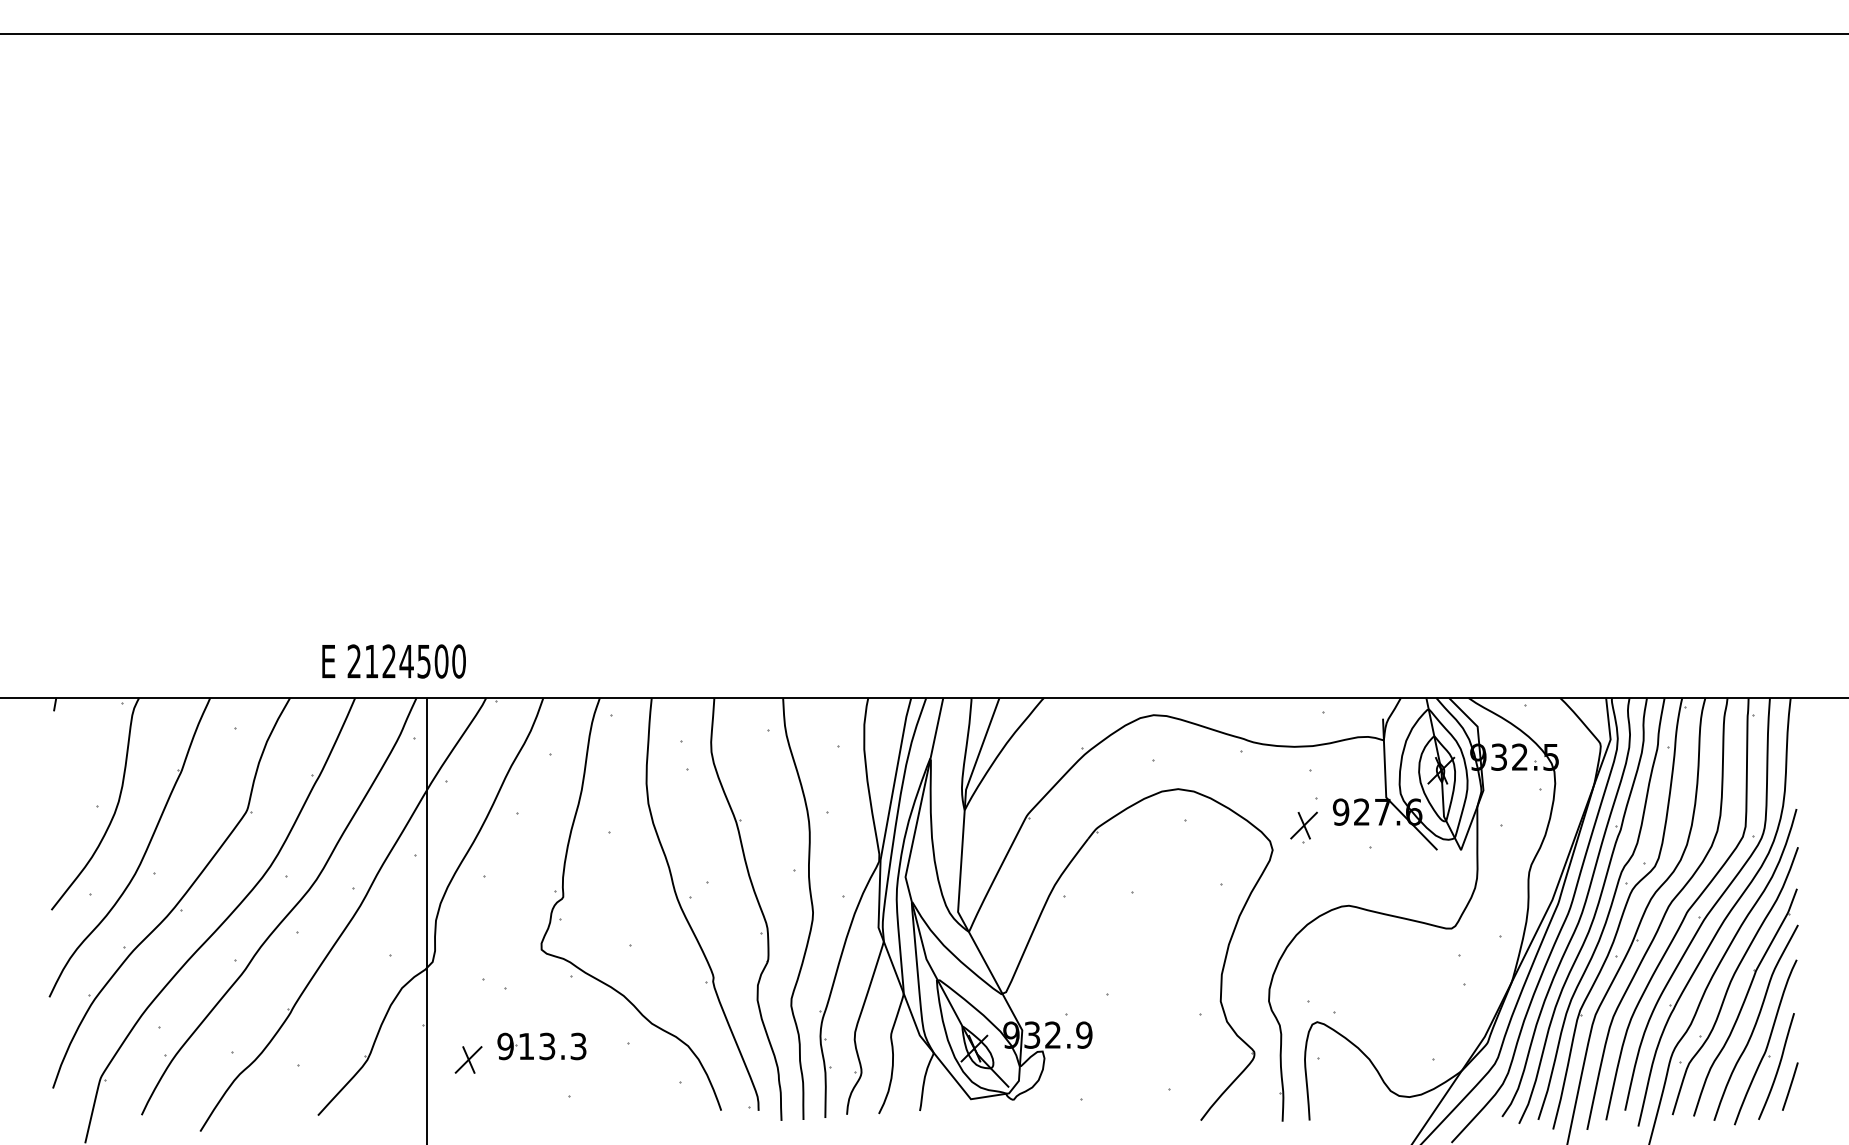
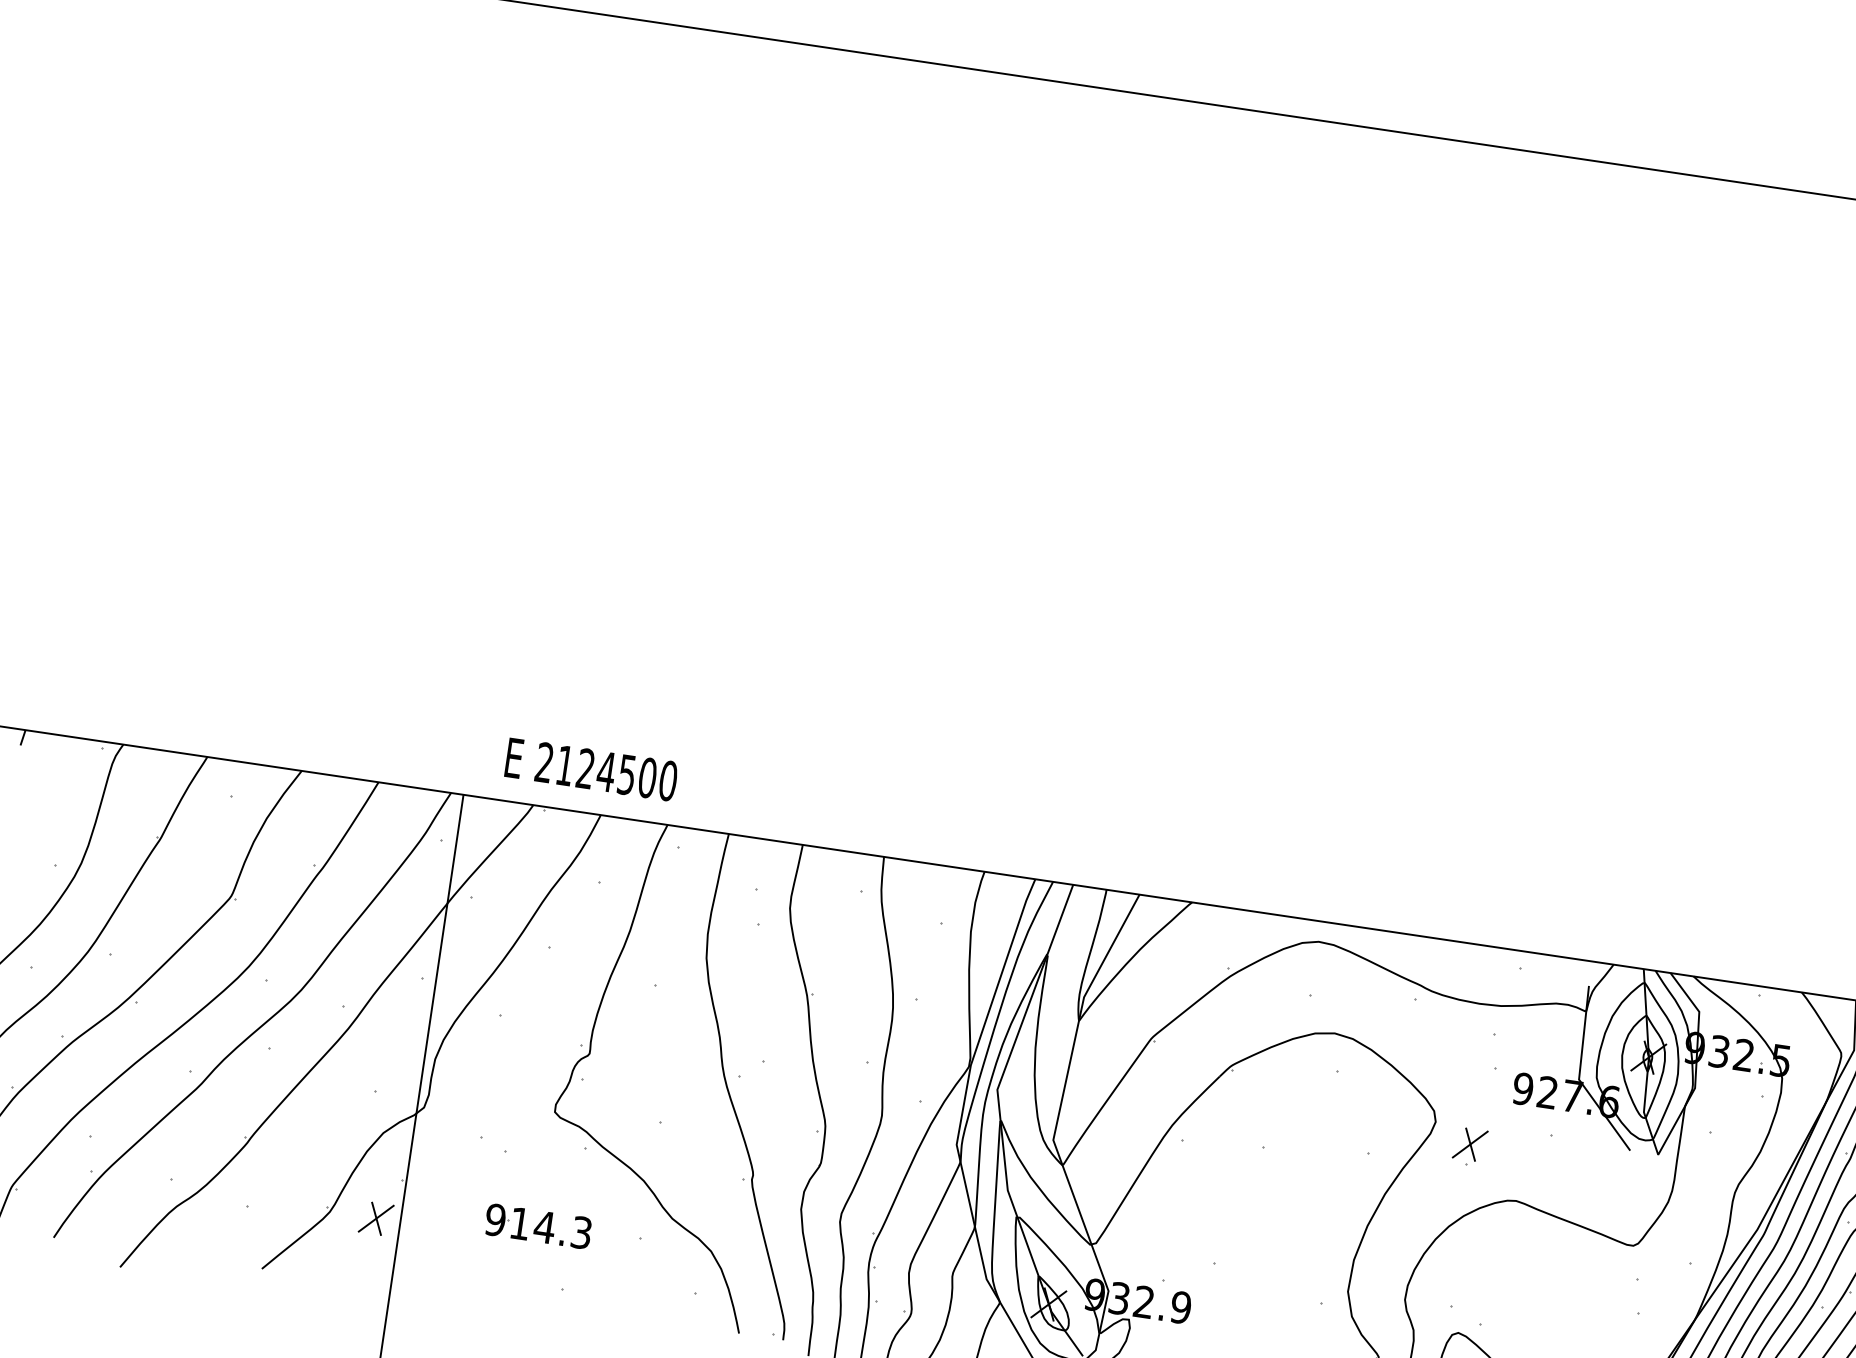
text: (393, 661) -> (590, 769), moved
part: (1303, 827) -> (1469, 1146), moved
text: (546, 1046) -> (543, 1227), 913.3 -> 914.3
part: (468, 1059) -> (376, 1218), moved

